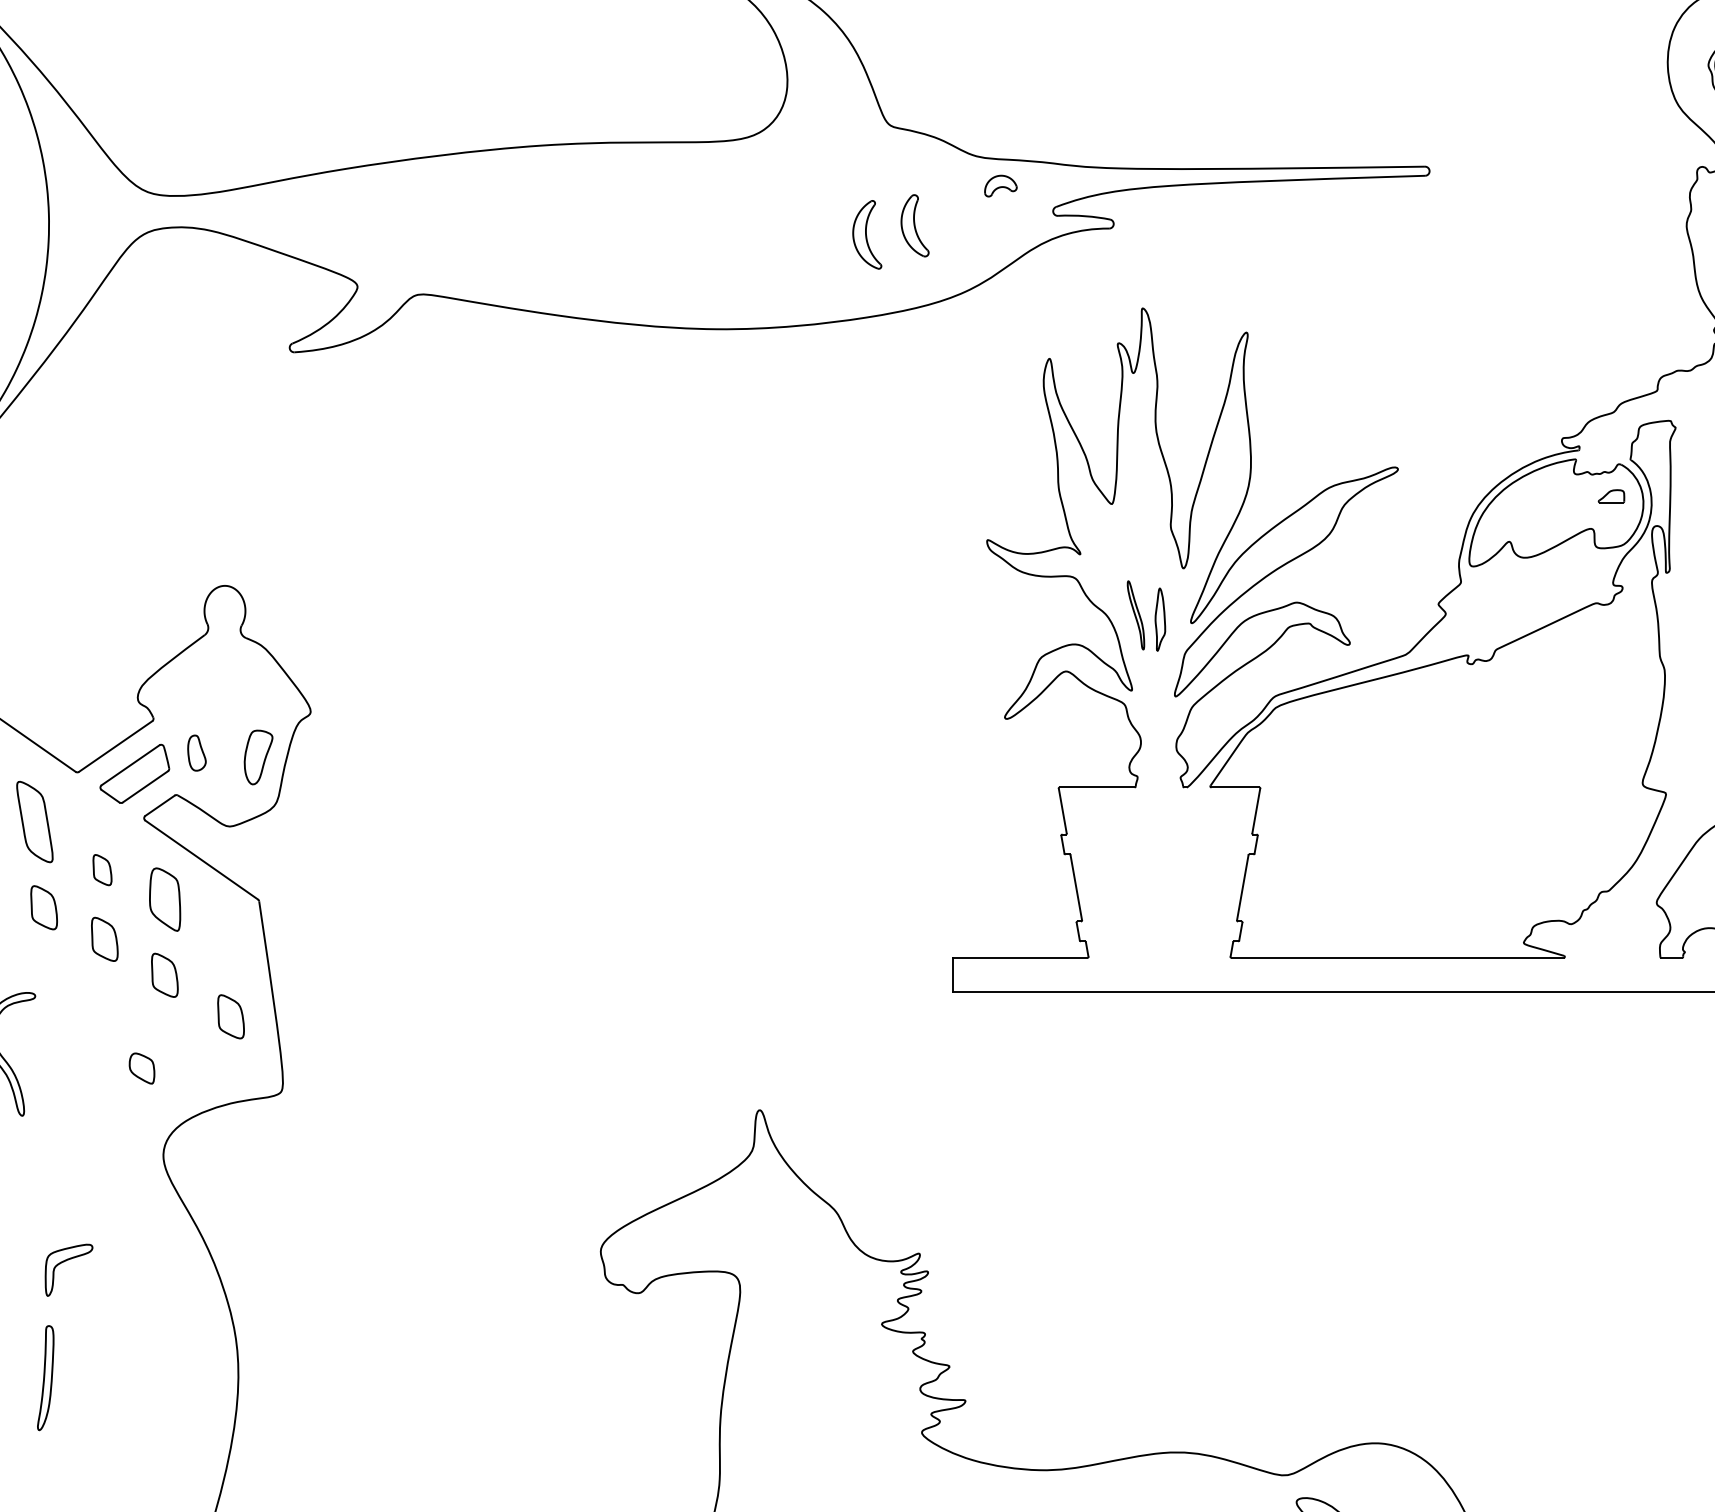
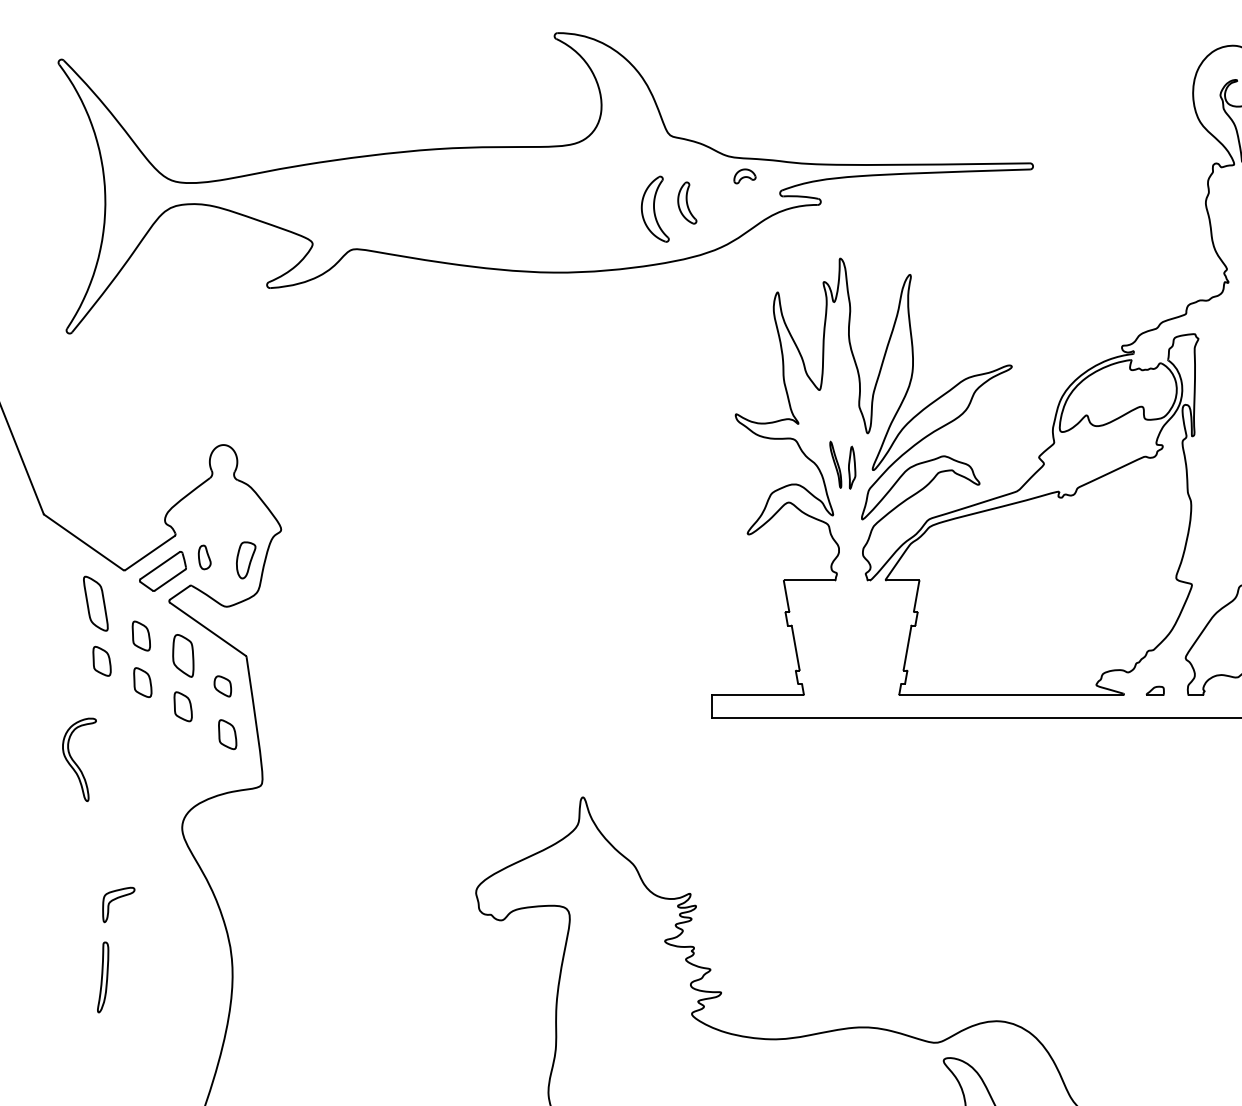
part: (866, 233) -> (654, 208), size x1.43
part: (1610, 495) -> (1154, 690), moved
part: (101, 869) -> (140, 635), size x1.43
part: (141, 1068) -> (222, 686), moved

